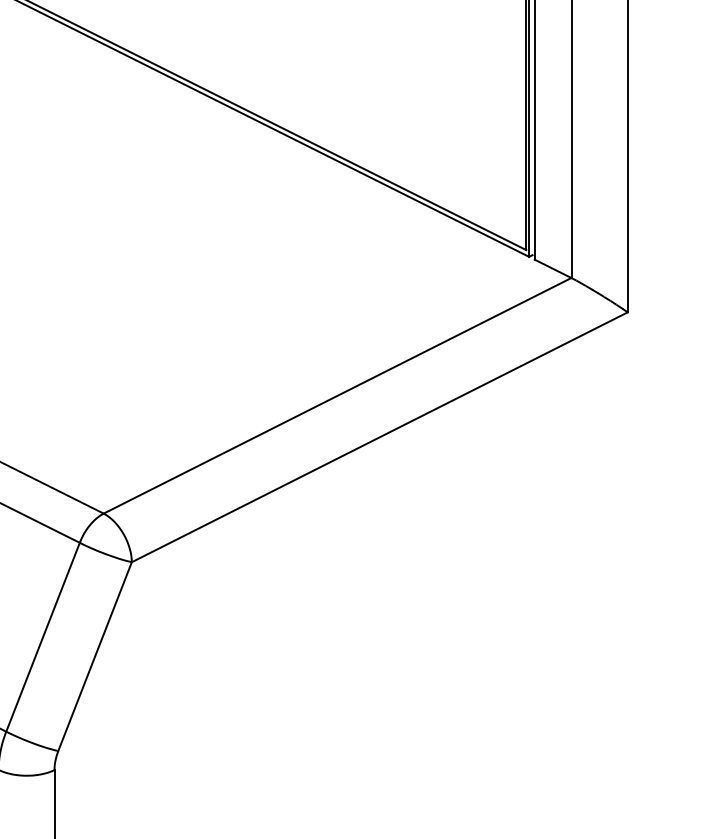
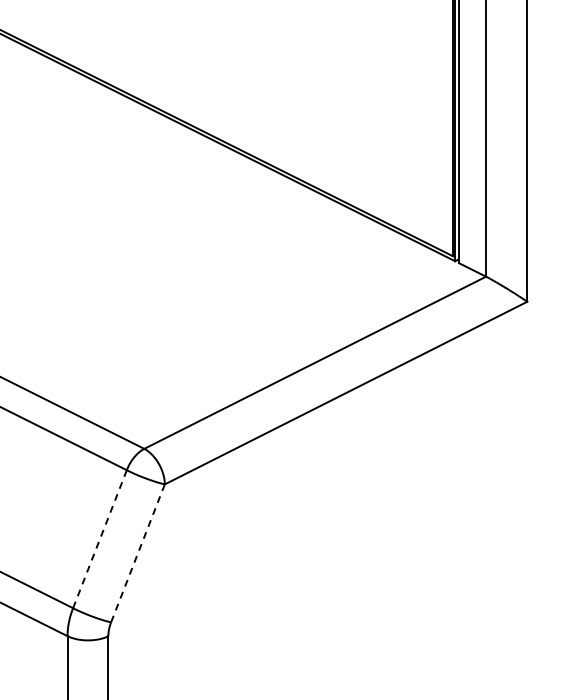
line: (43, 636) -> (100, 538), solid -> dashed
line: (95, 655) -> (138, 552), solid -> dashed

